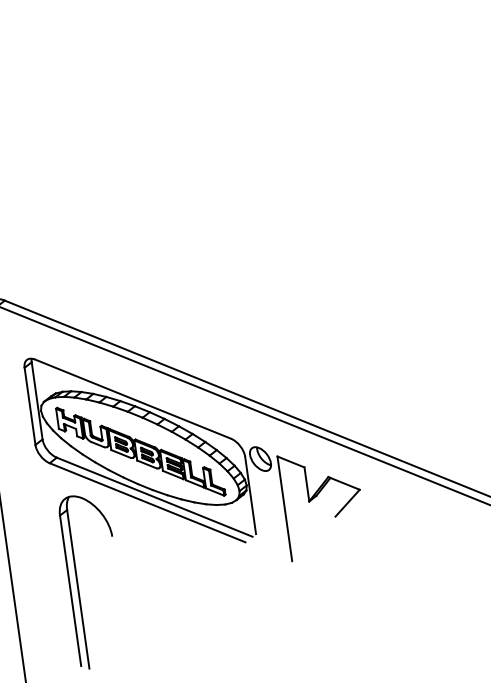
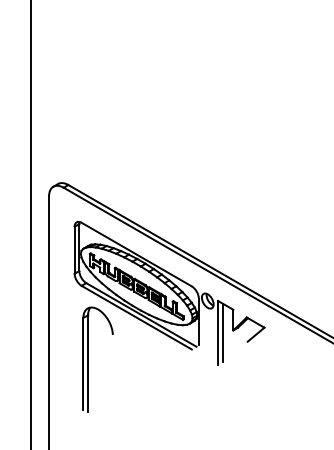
line: (291, 507) -> (222, 332), added

